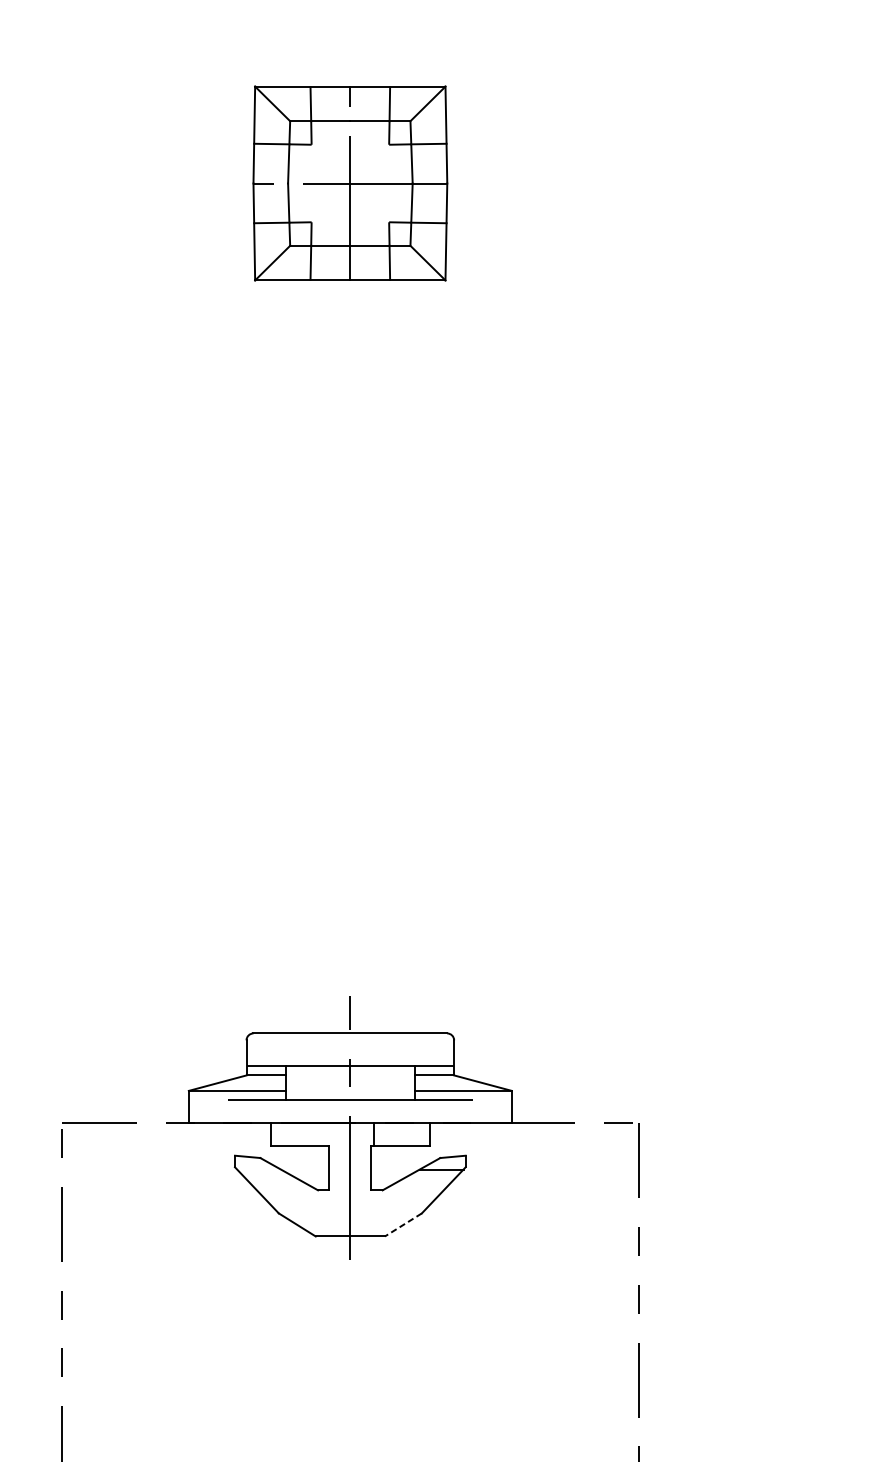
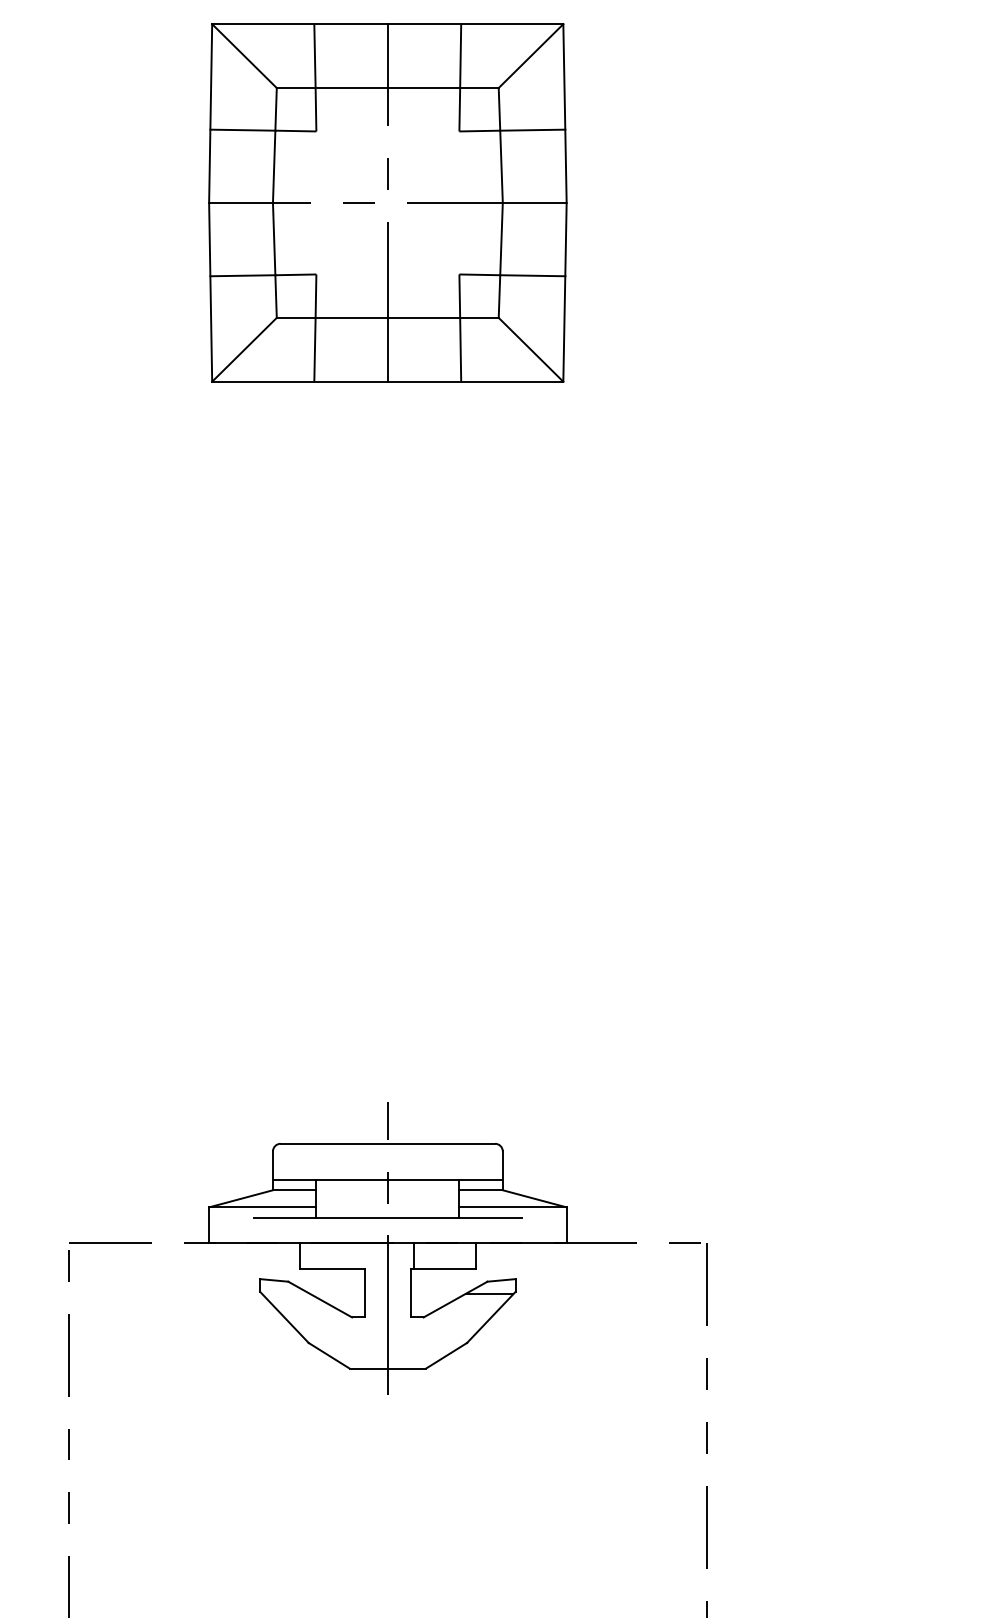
part: (349, 183) -> (387, 202), size x1.67
line: (403, 1225) -> (446, 1356), dashed -> solid

